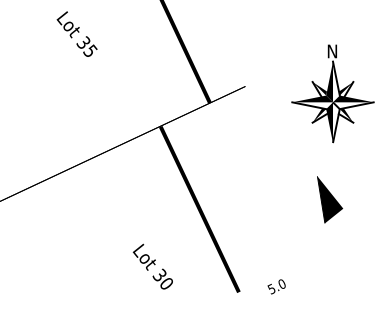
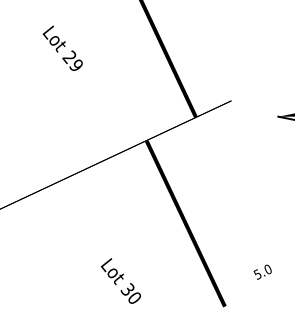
text: (86, 46) -> (72, 60), 35 -> 29
text: (152, 266) -> (120, 280), moved
text: (276, 286) -> (262, 271), moved

